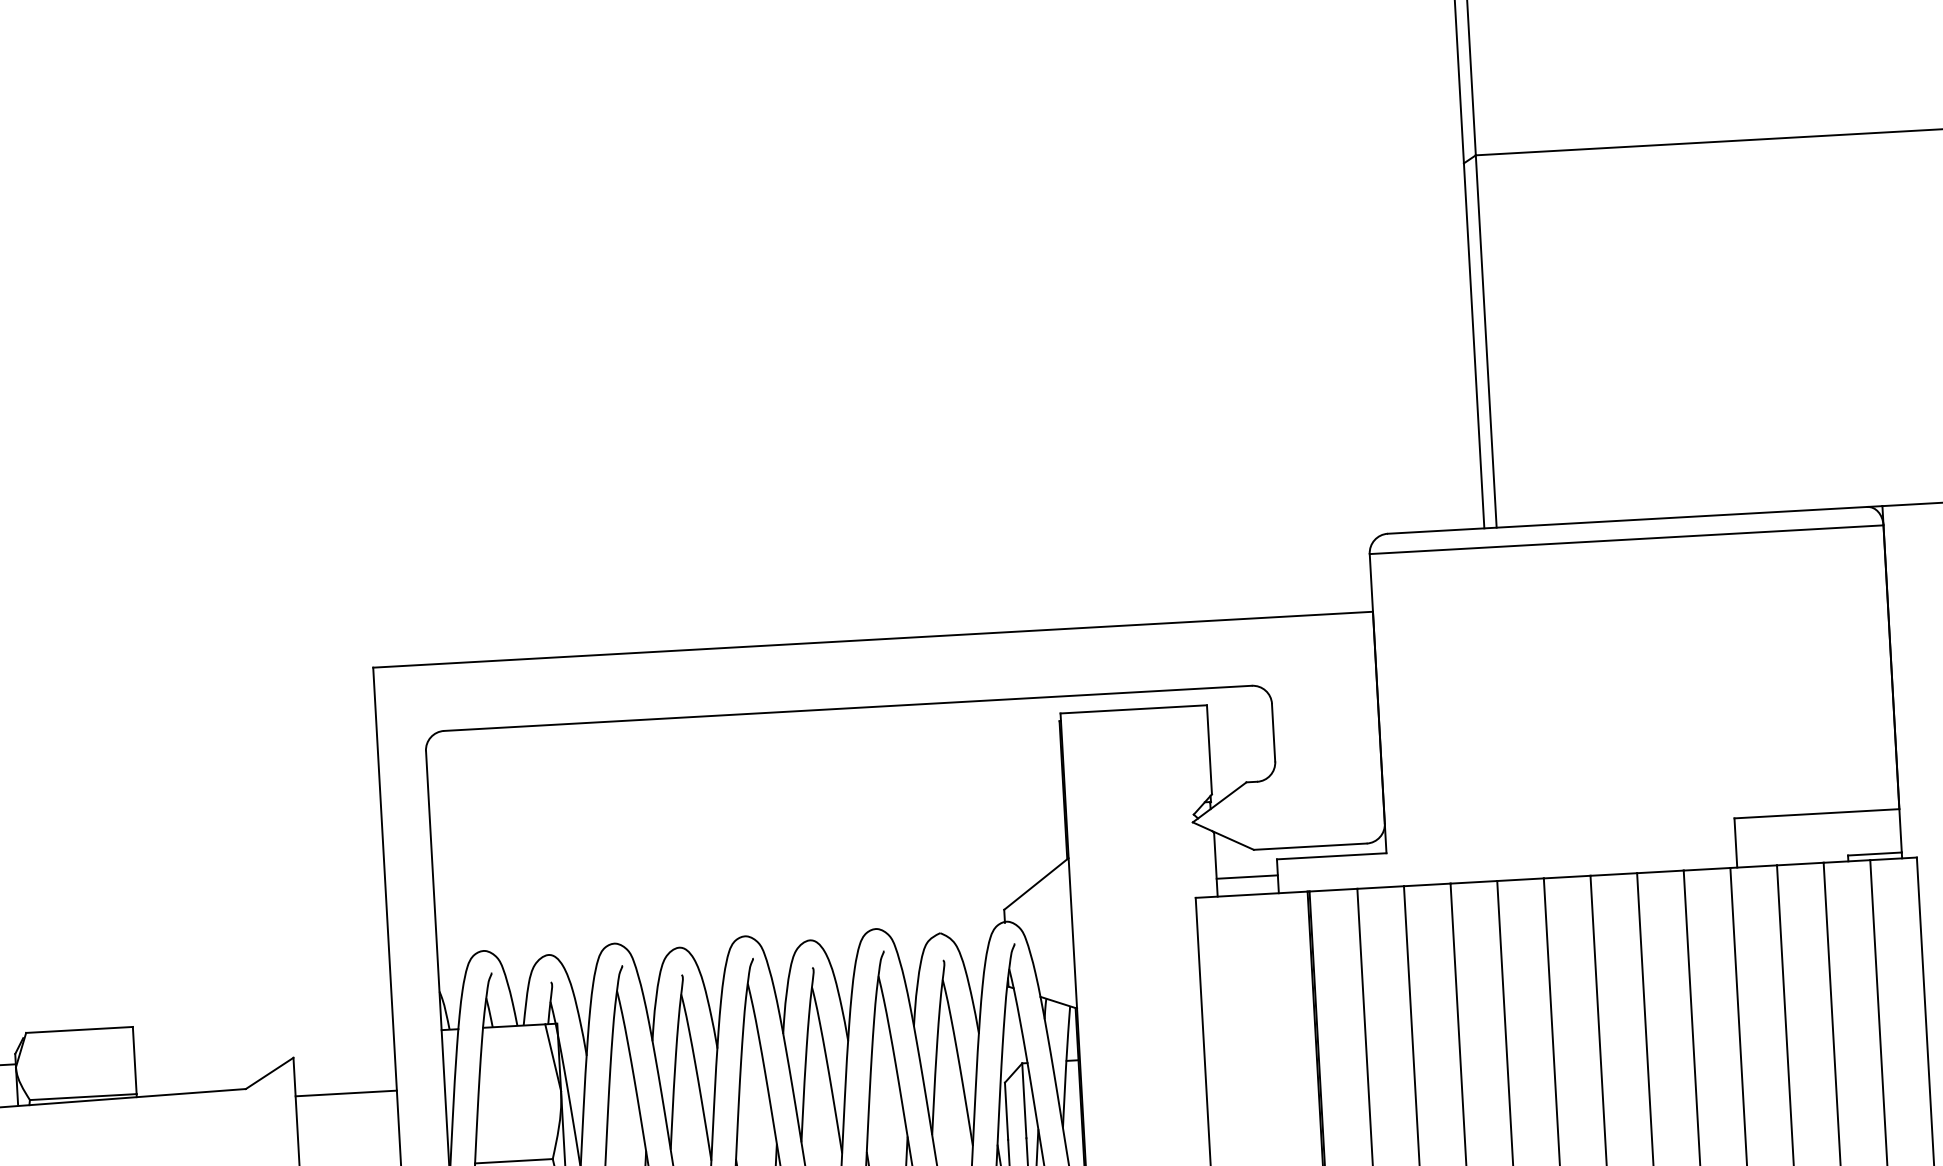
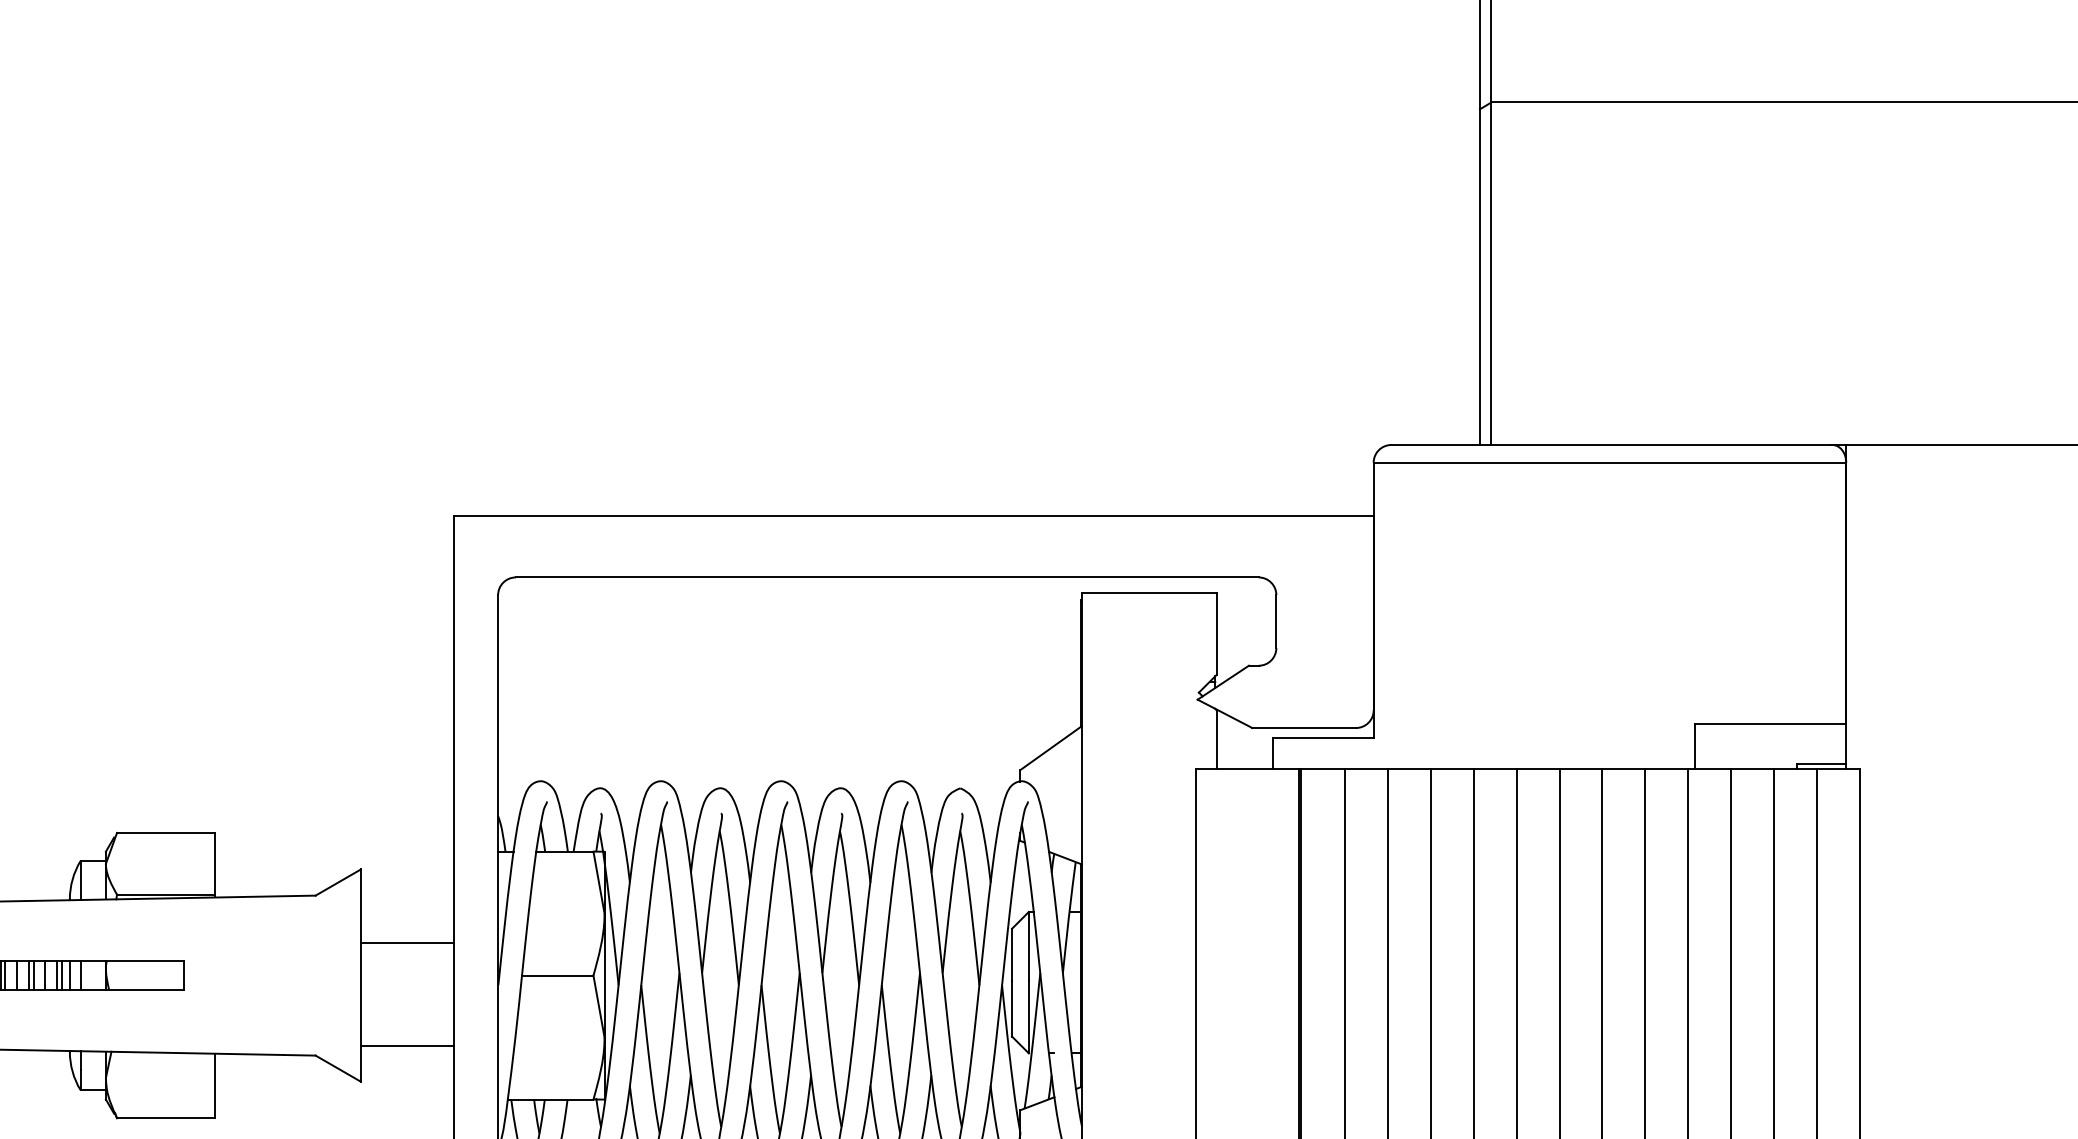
line: (1246, 876) -> (1244, 752), removed
line: (346, 1093) -> (407, 942), moved

